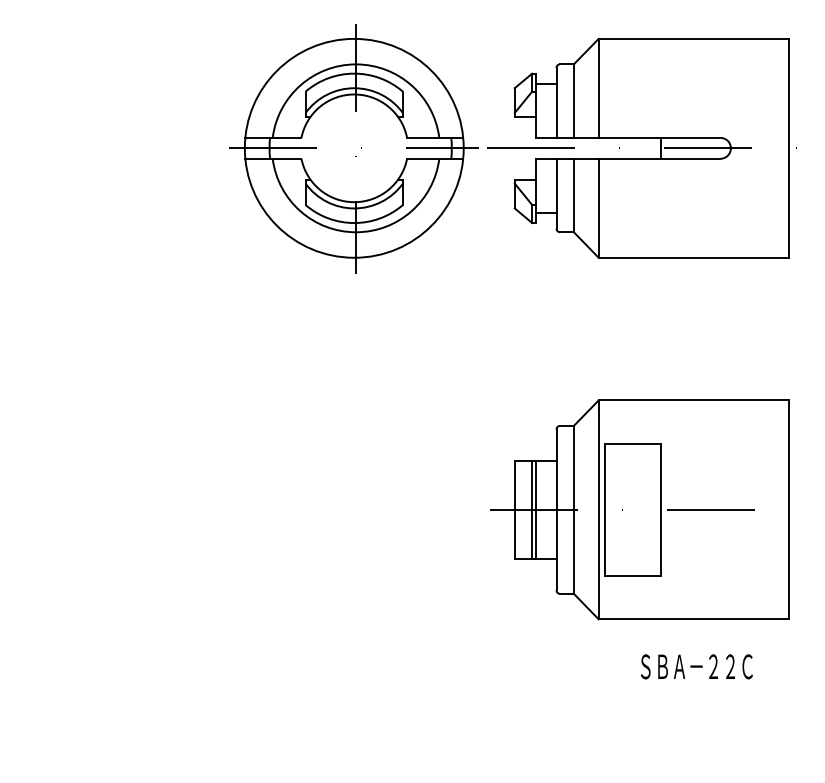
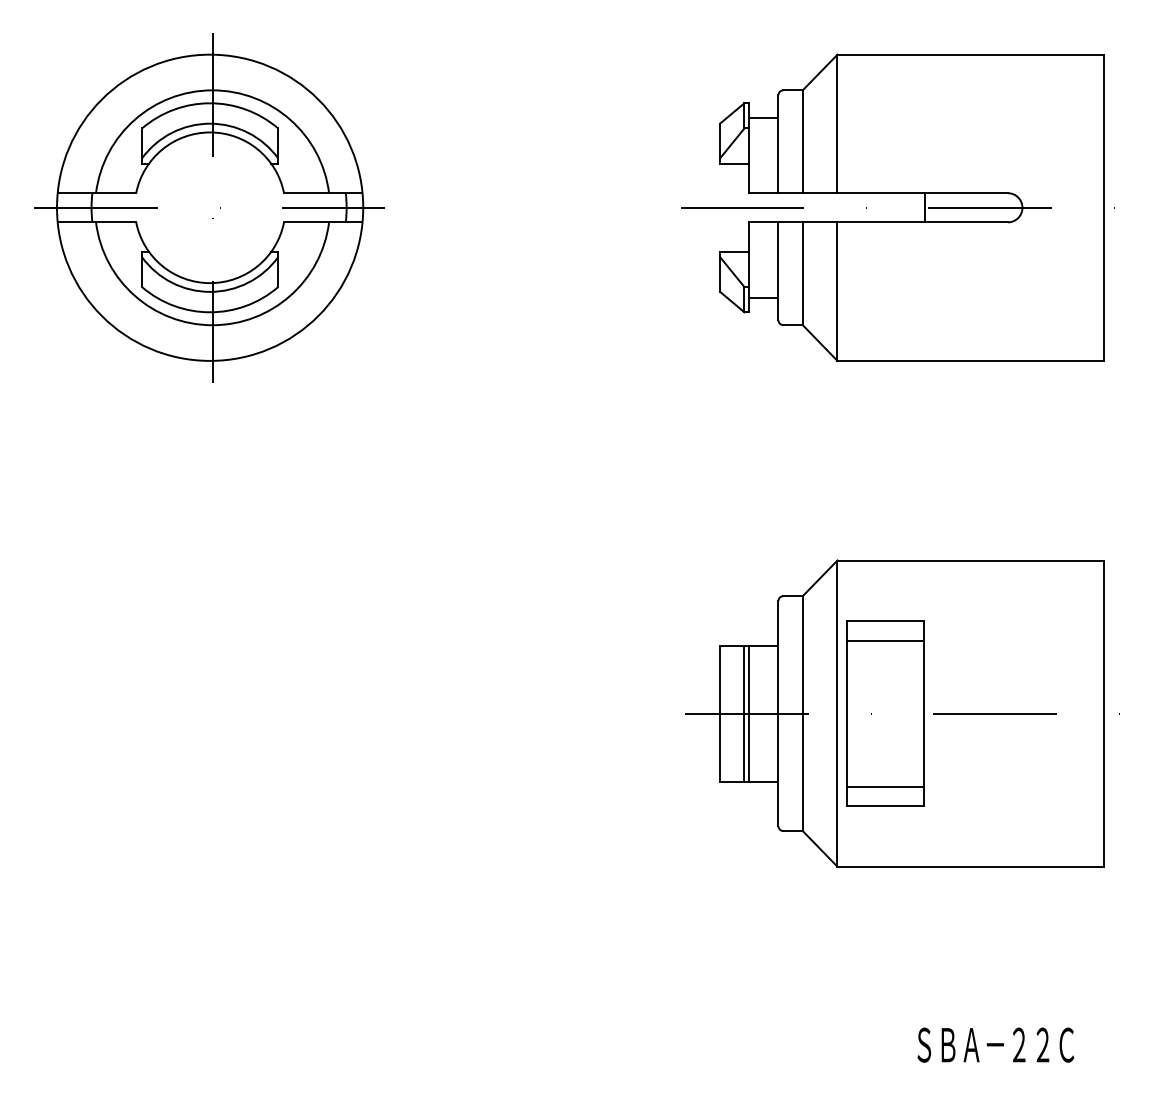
part: (353, 148) -> (209, 208), moved
line: (632, 457) -> (884, 640), added
line: (632, 561) -> (884, 785), added
text: (696, 666) -> (995, 1044), moved

